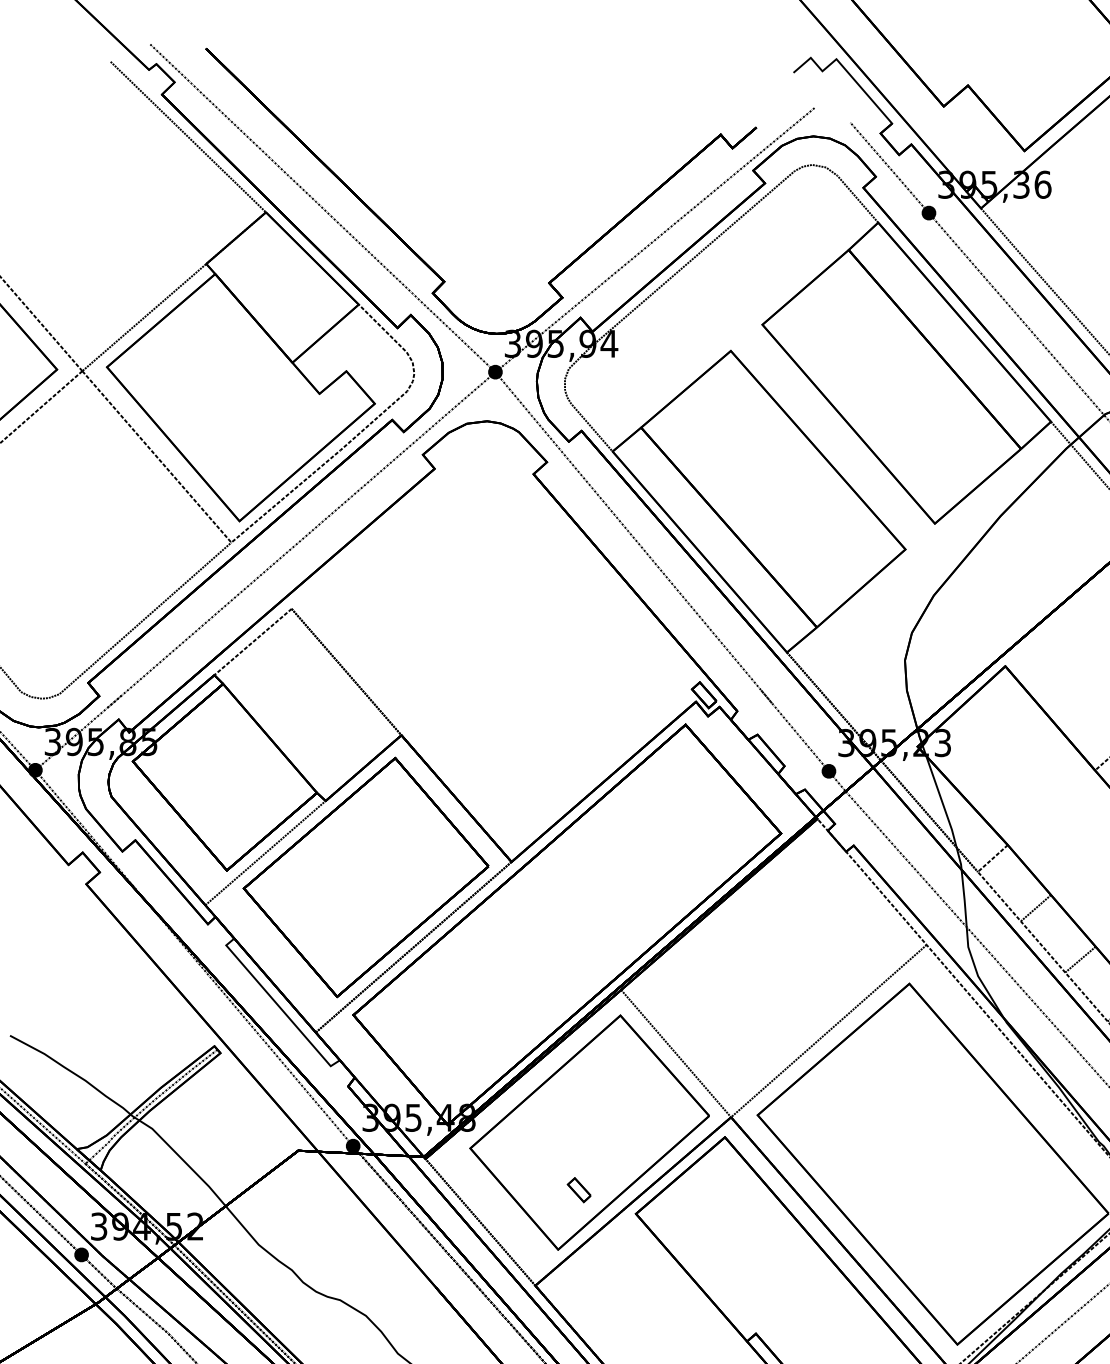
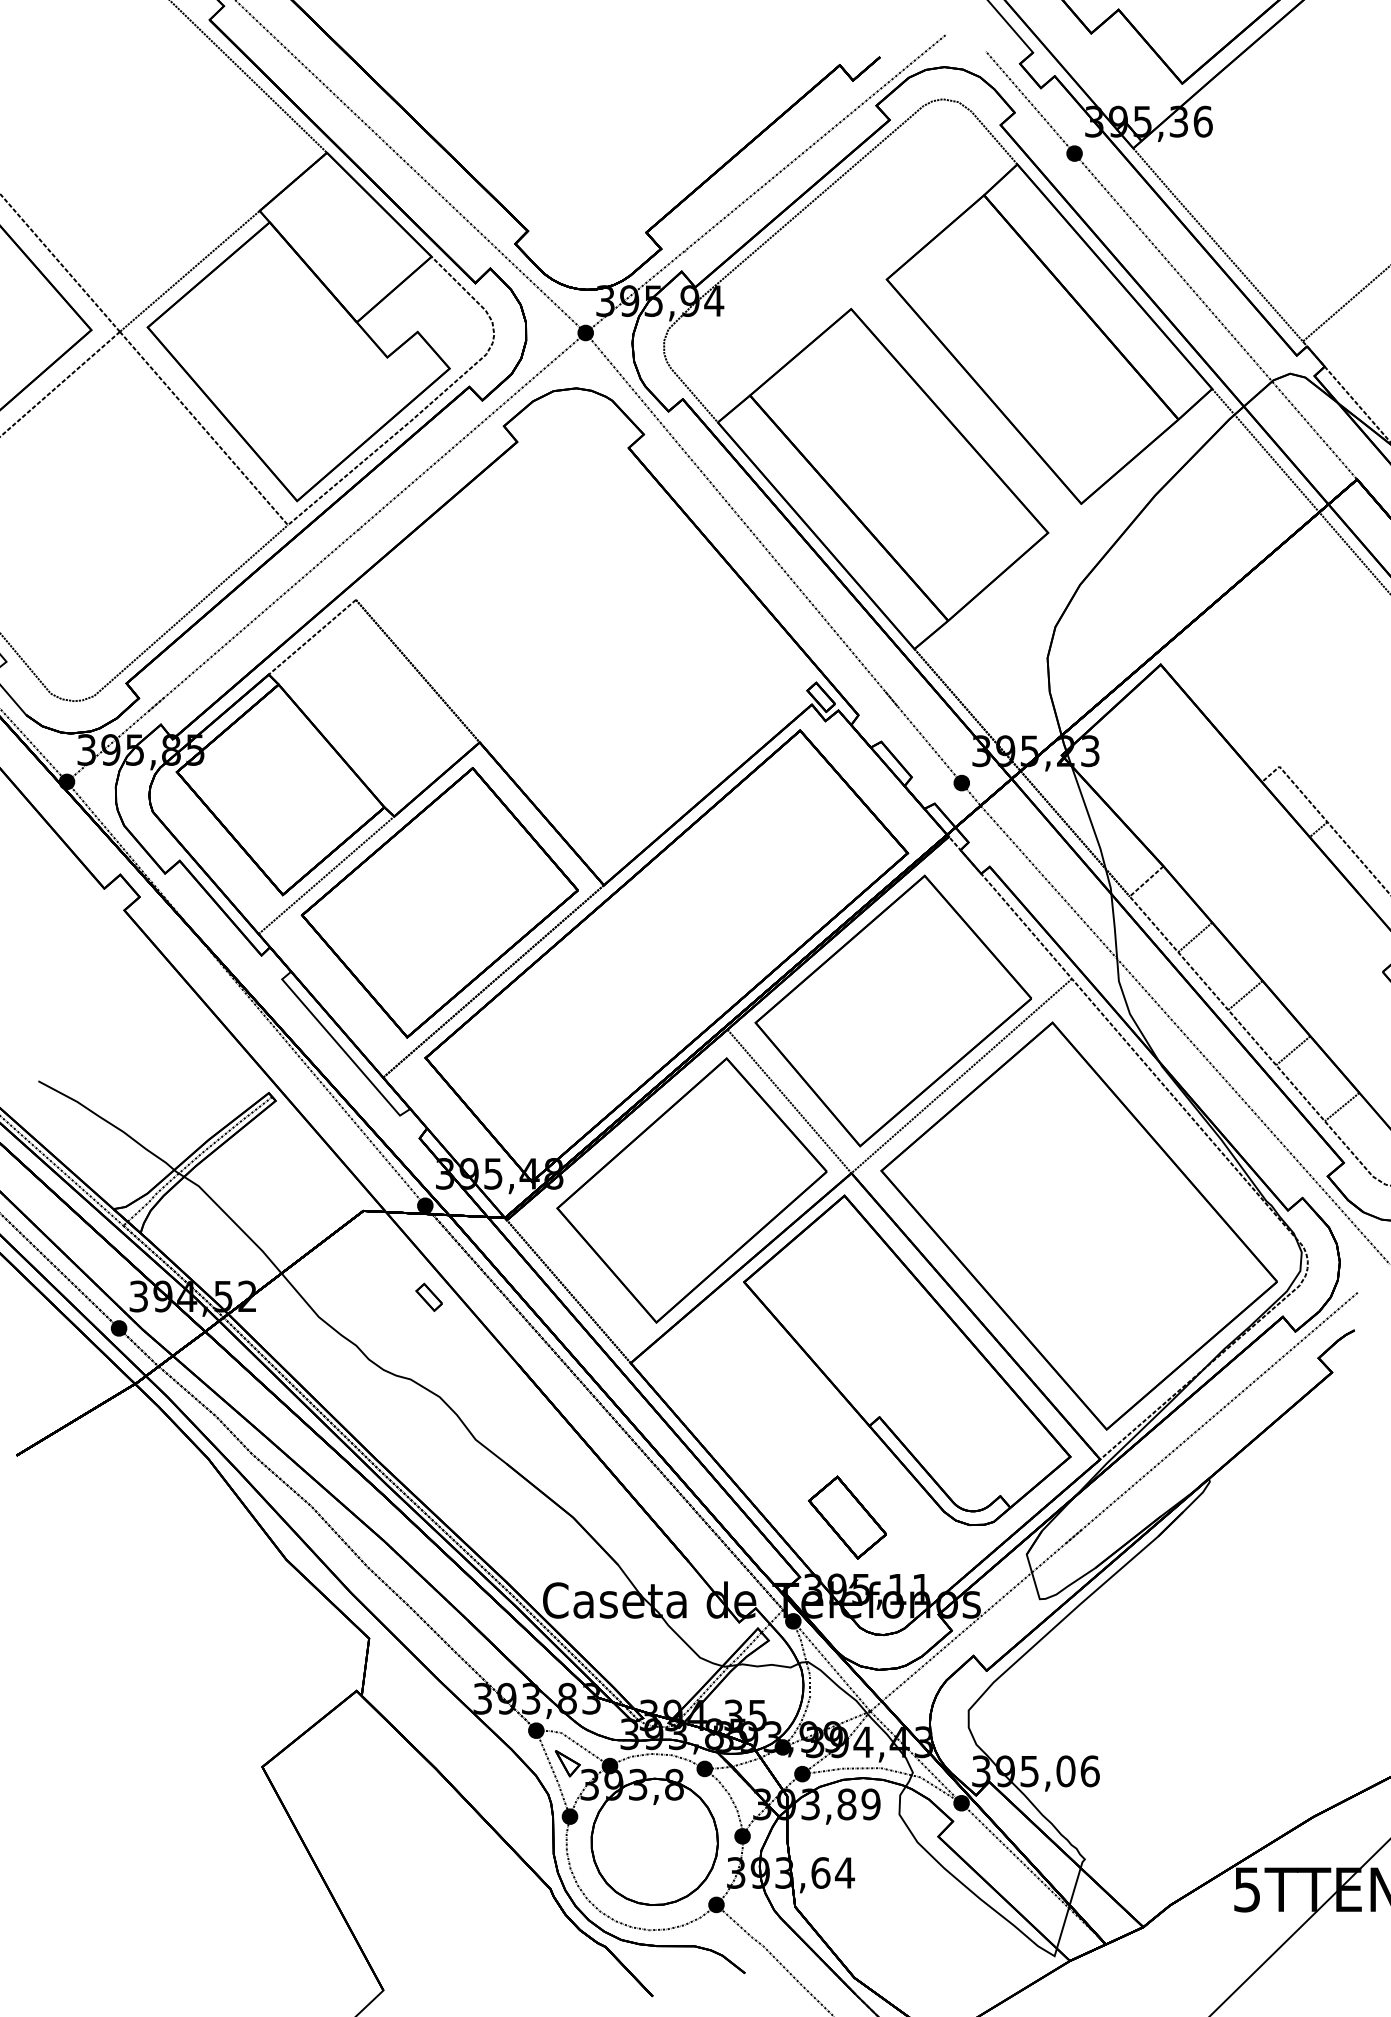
part: (767, 972) -> (892, 1010), added
part: (578, 1189) -> (428, 1296), moved

